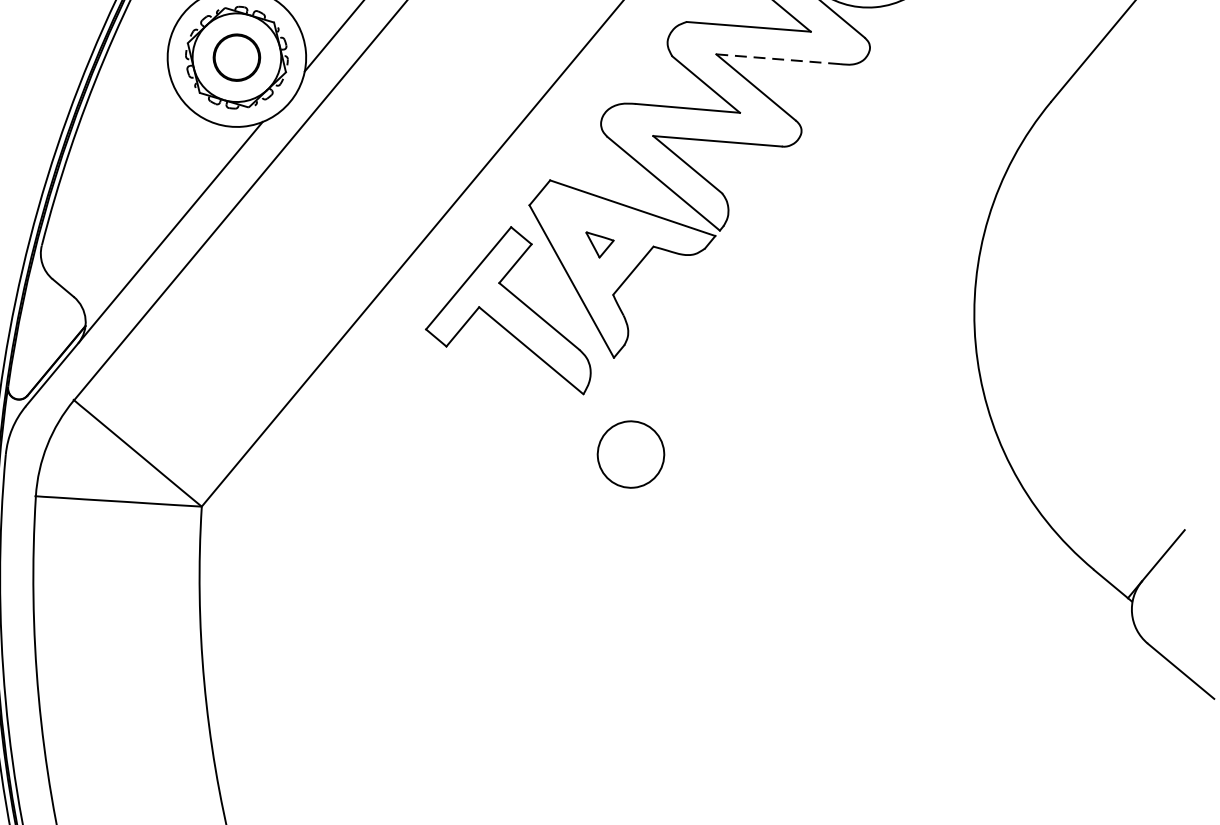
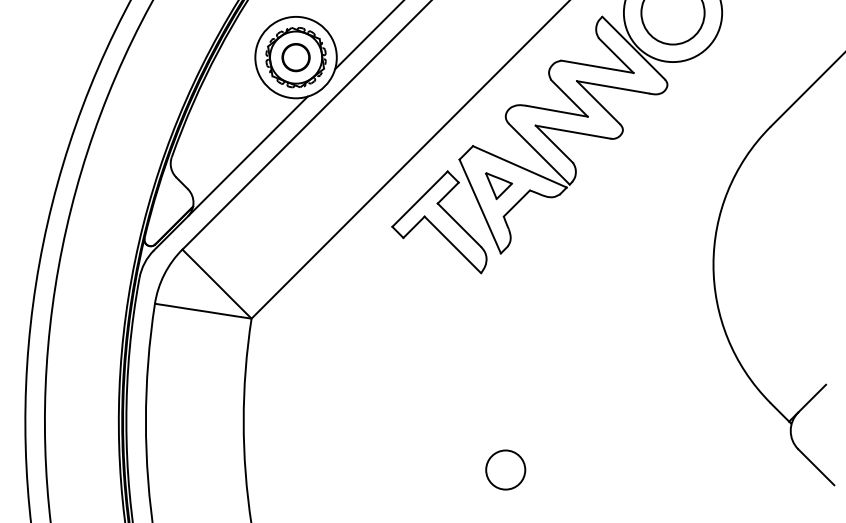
line: (779, 59) -> (613, 87), dashed -> solid
part: (601, 244) -> (499, 186), size x1.67
circle: (630, 453) -> (505, 469), moved

